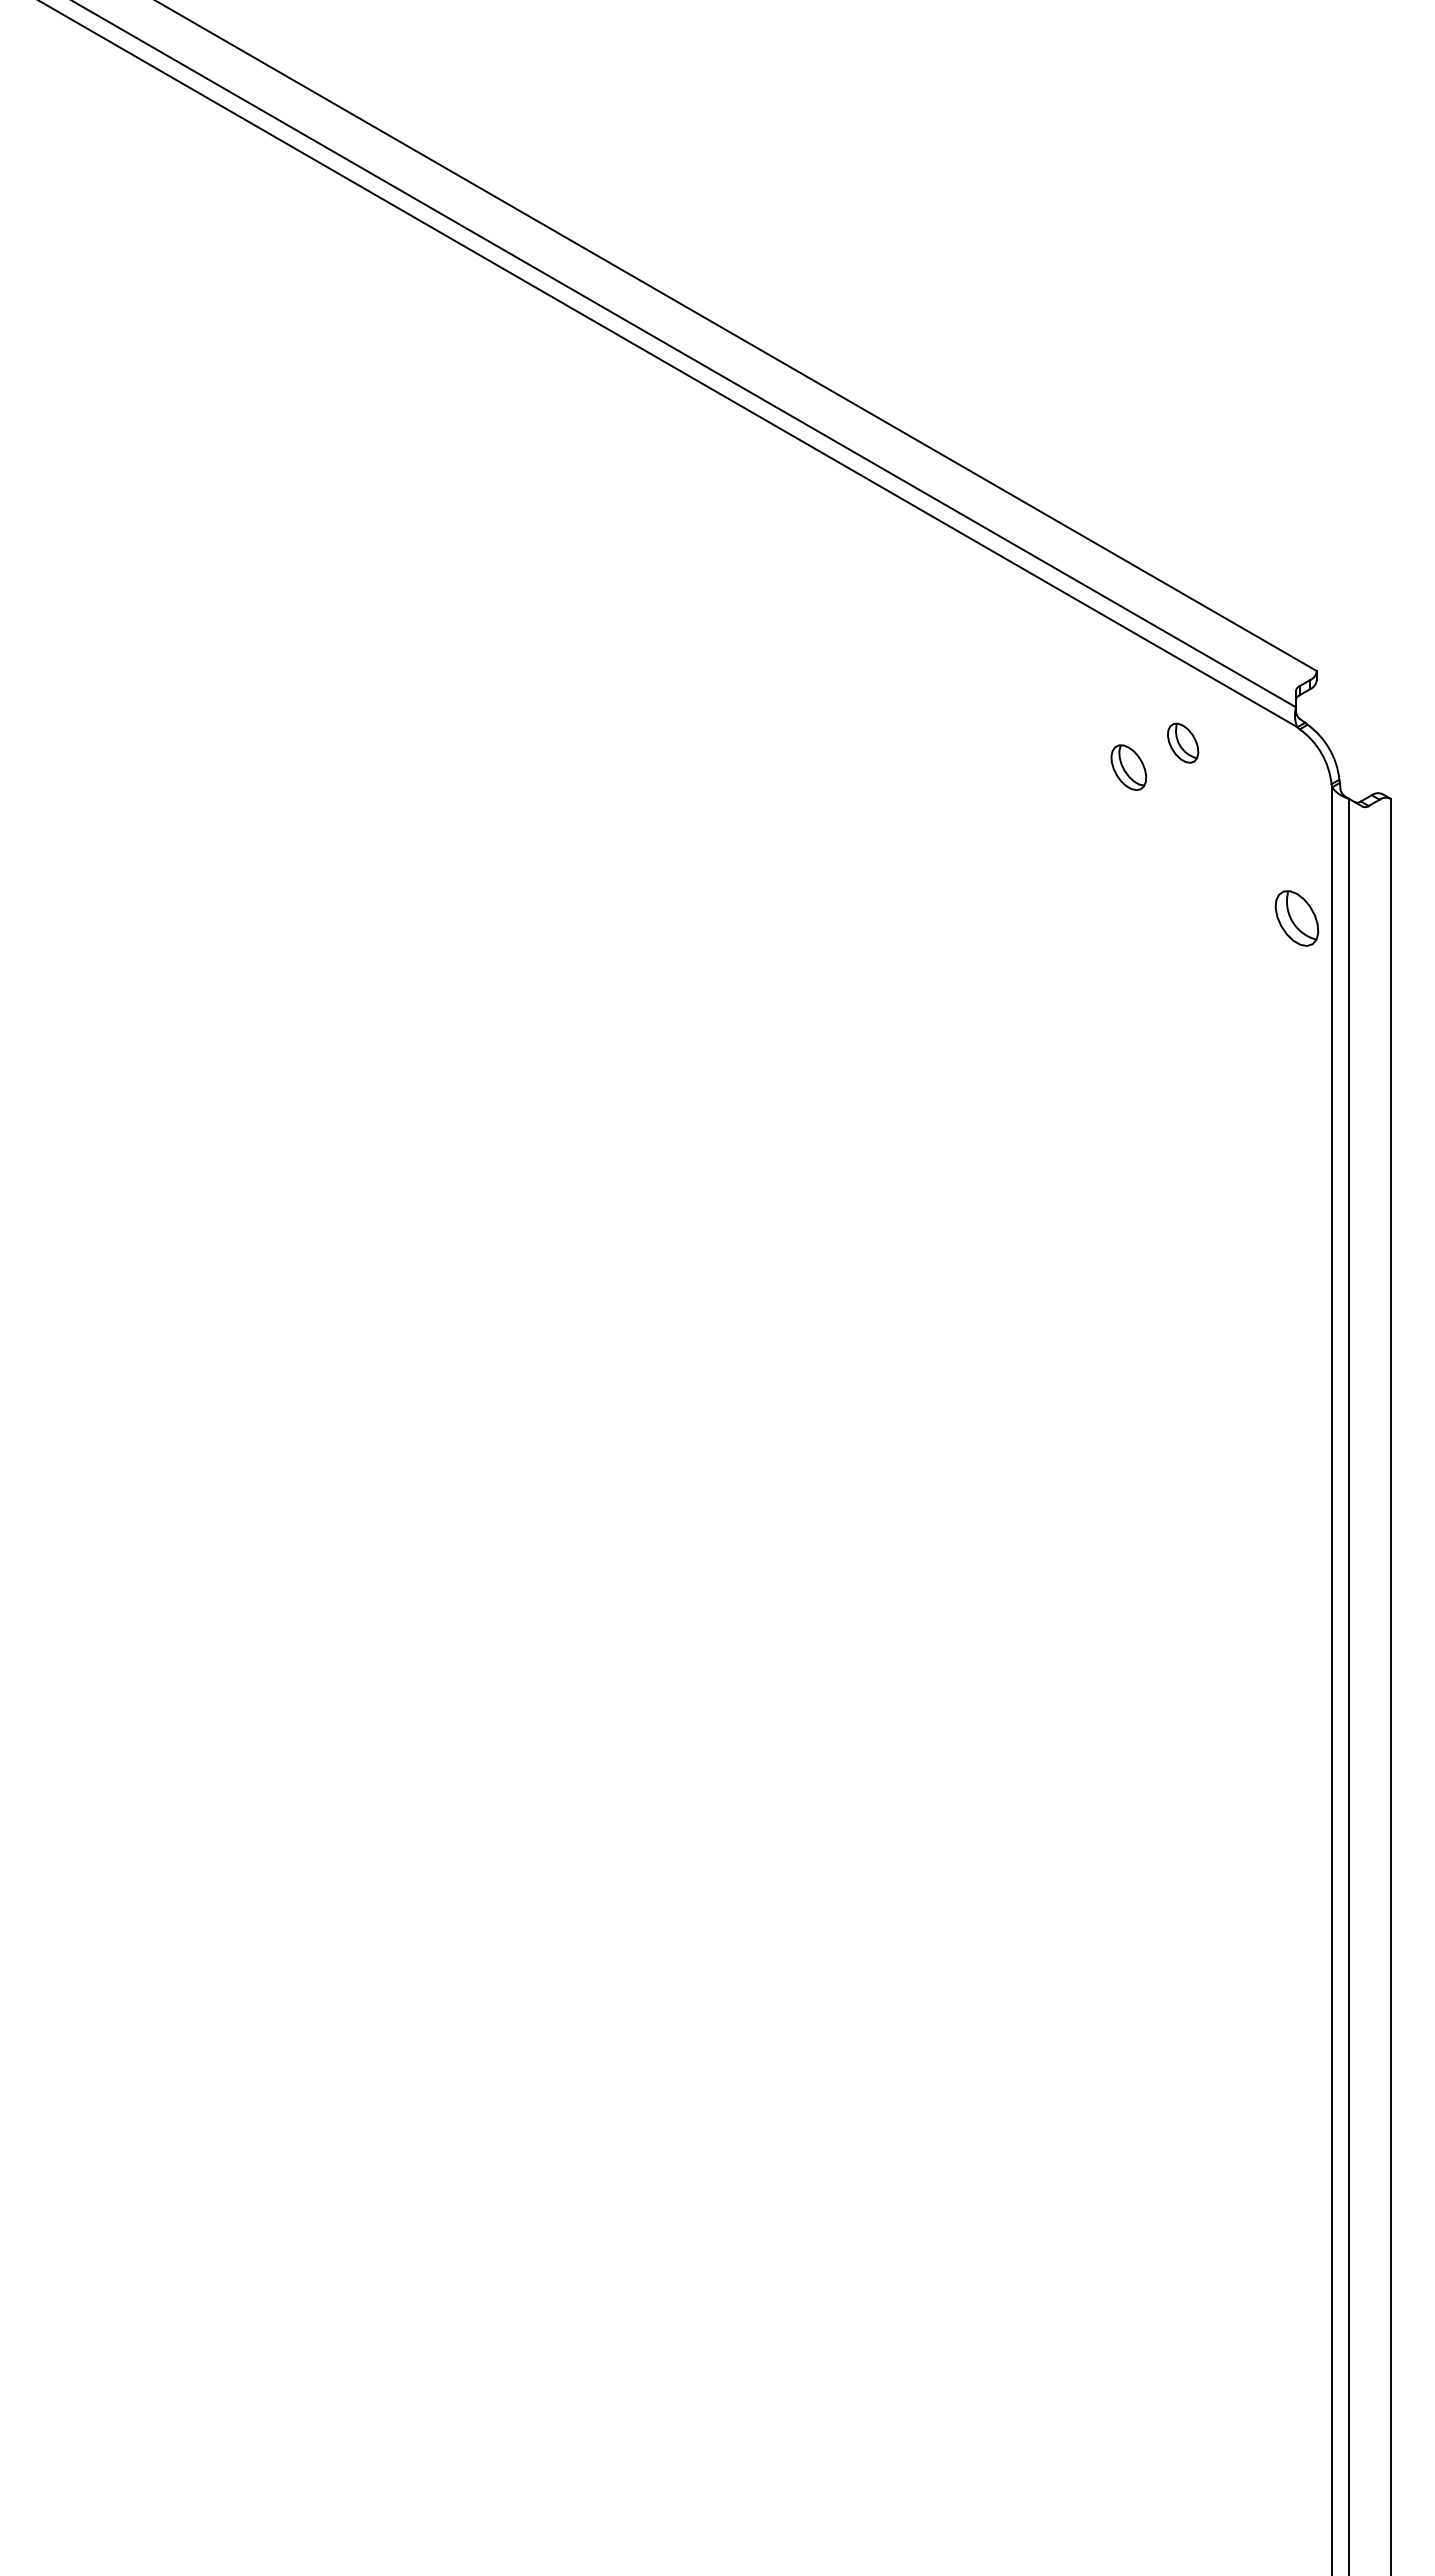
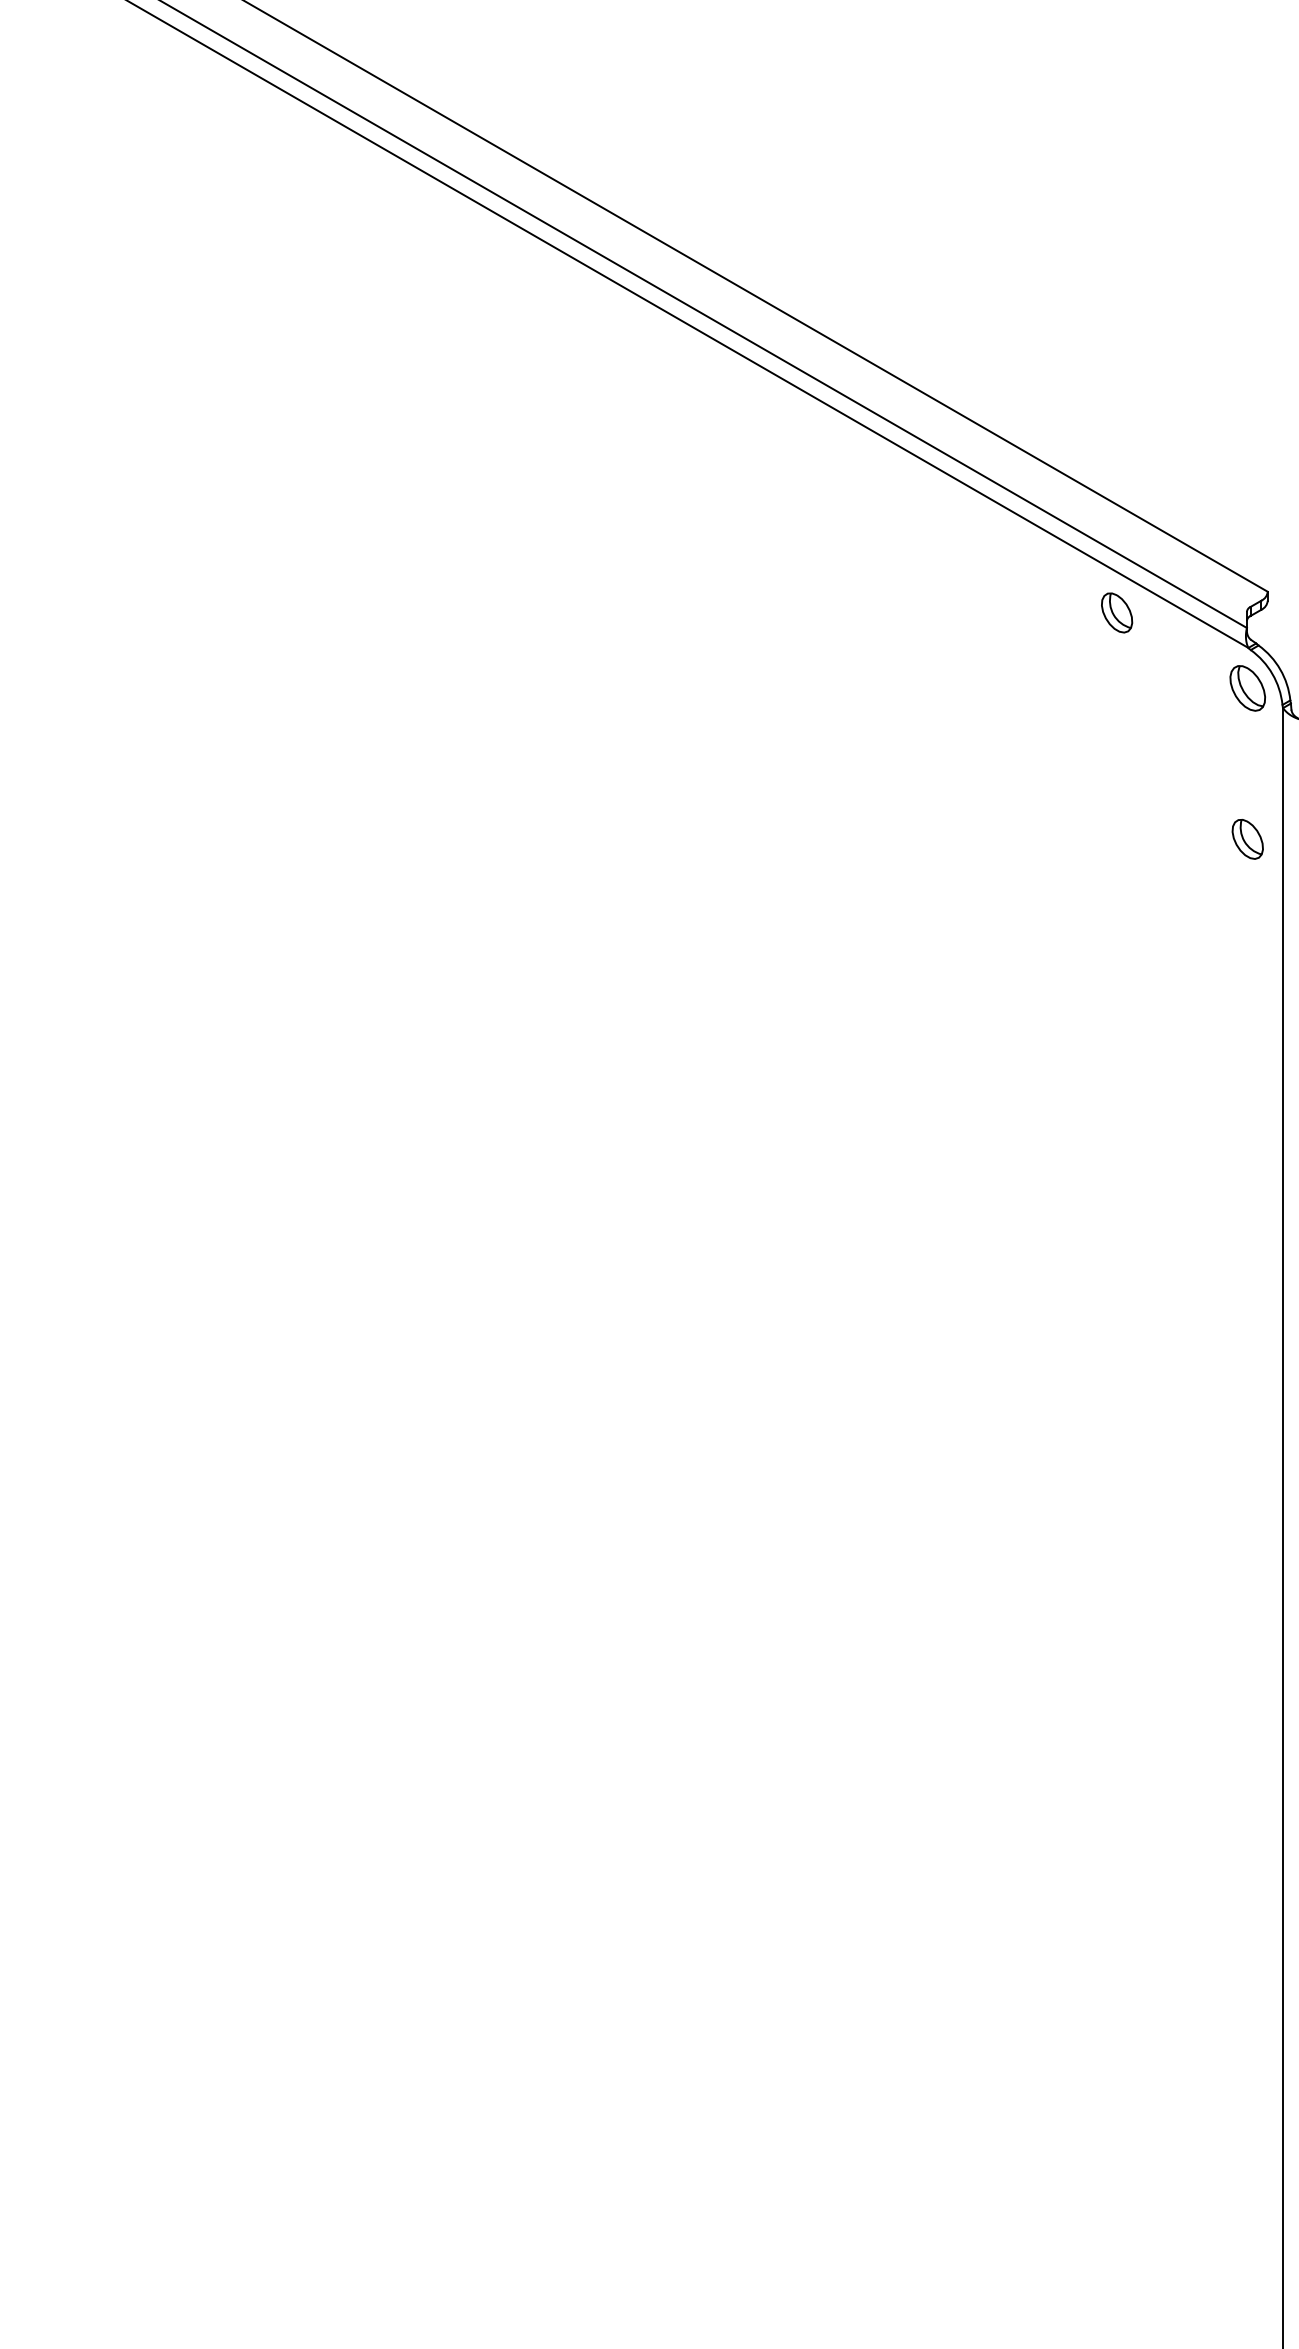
part: (1183, 742) -> (1117, 612), moved
part: (1128, 767) -> (1247, 688), moved
part: (1296, 918) -> (1247, 839), size x0.71

